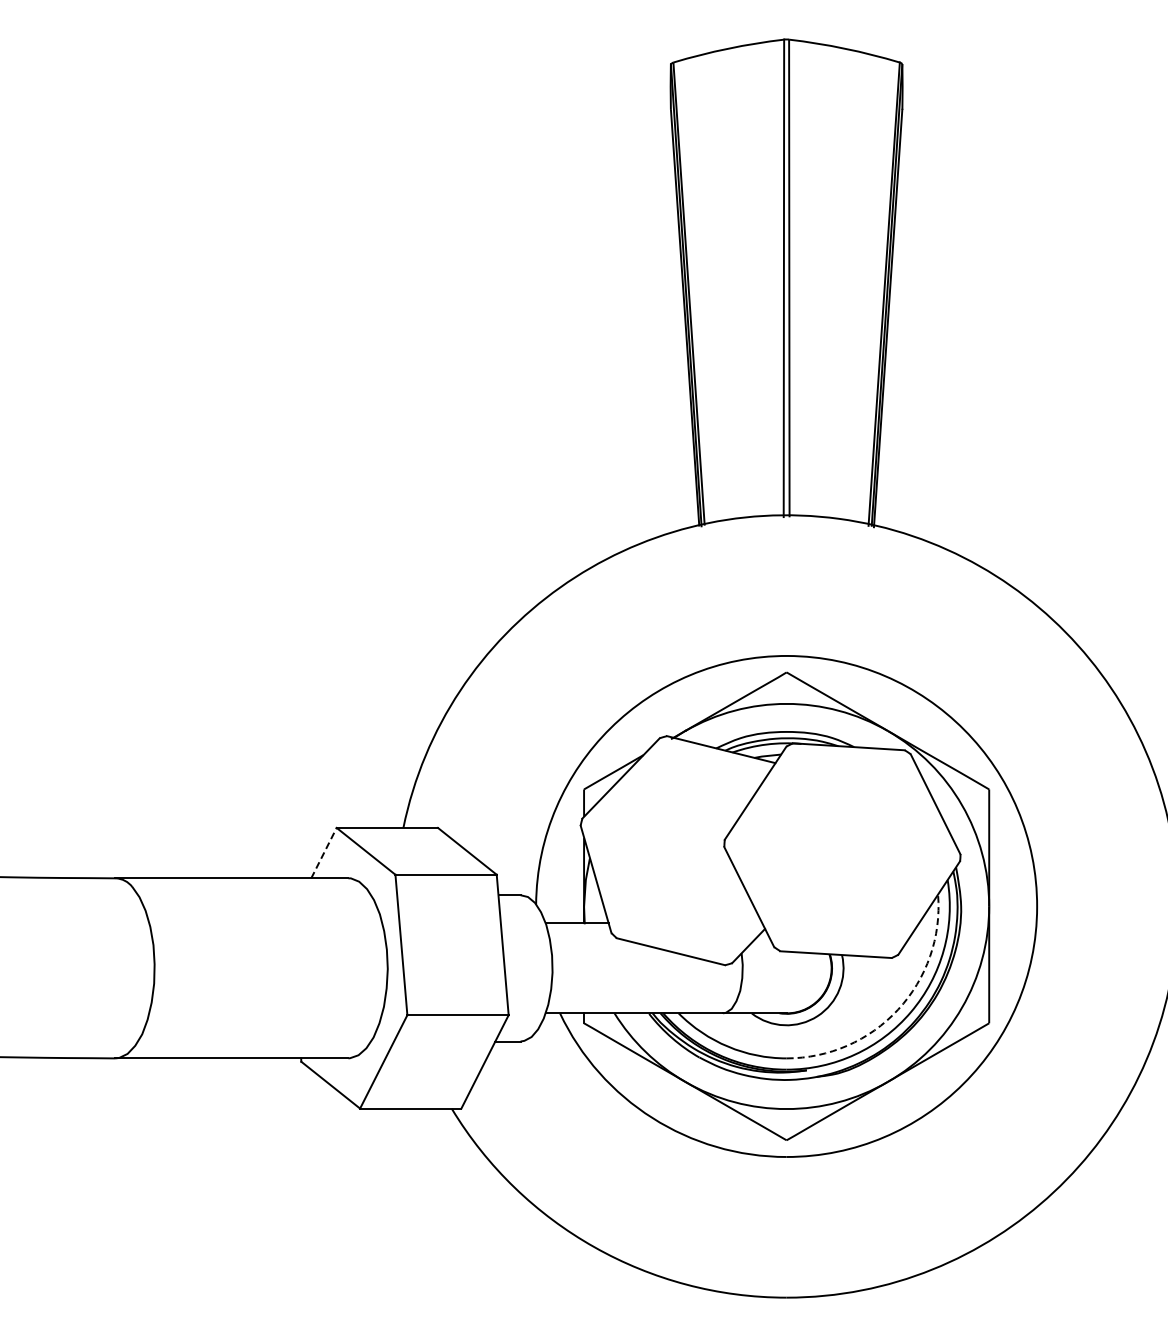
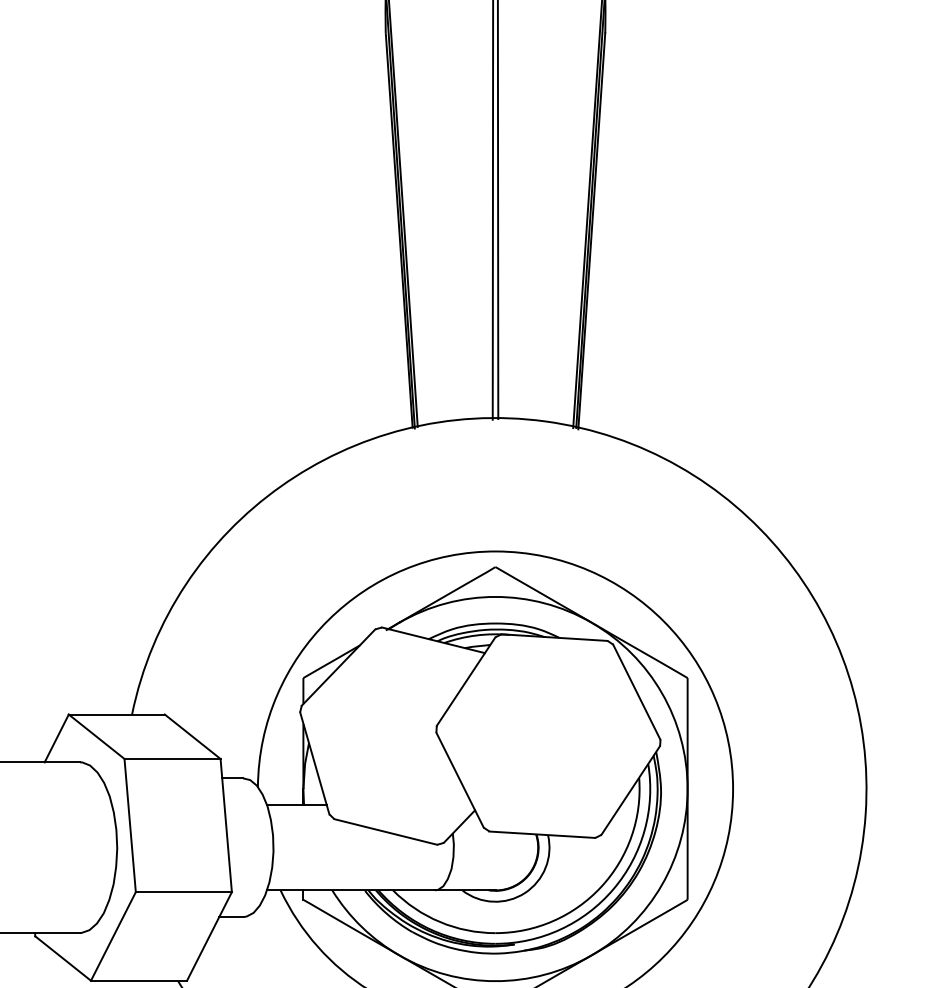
line: (324, 852) -> (57, 737), dashed -> solid
arc: (898, 1009) -> (601, 886), dashed -> solid

